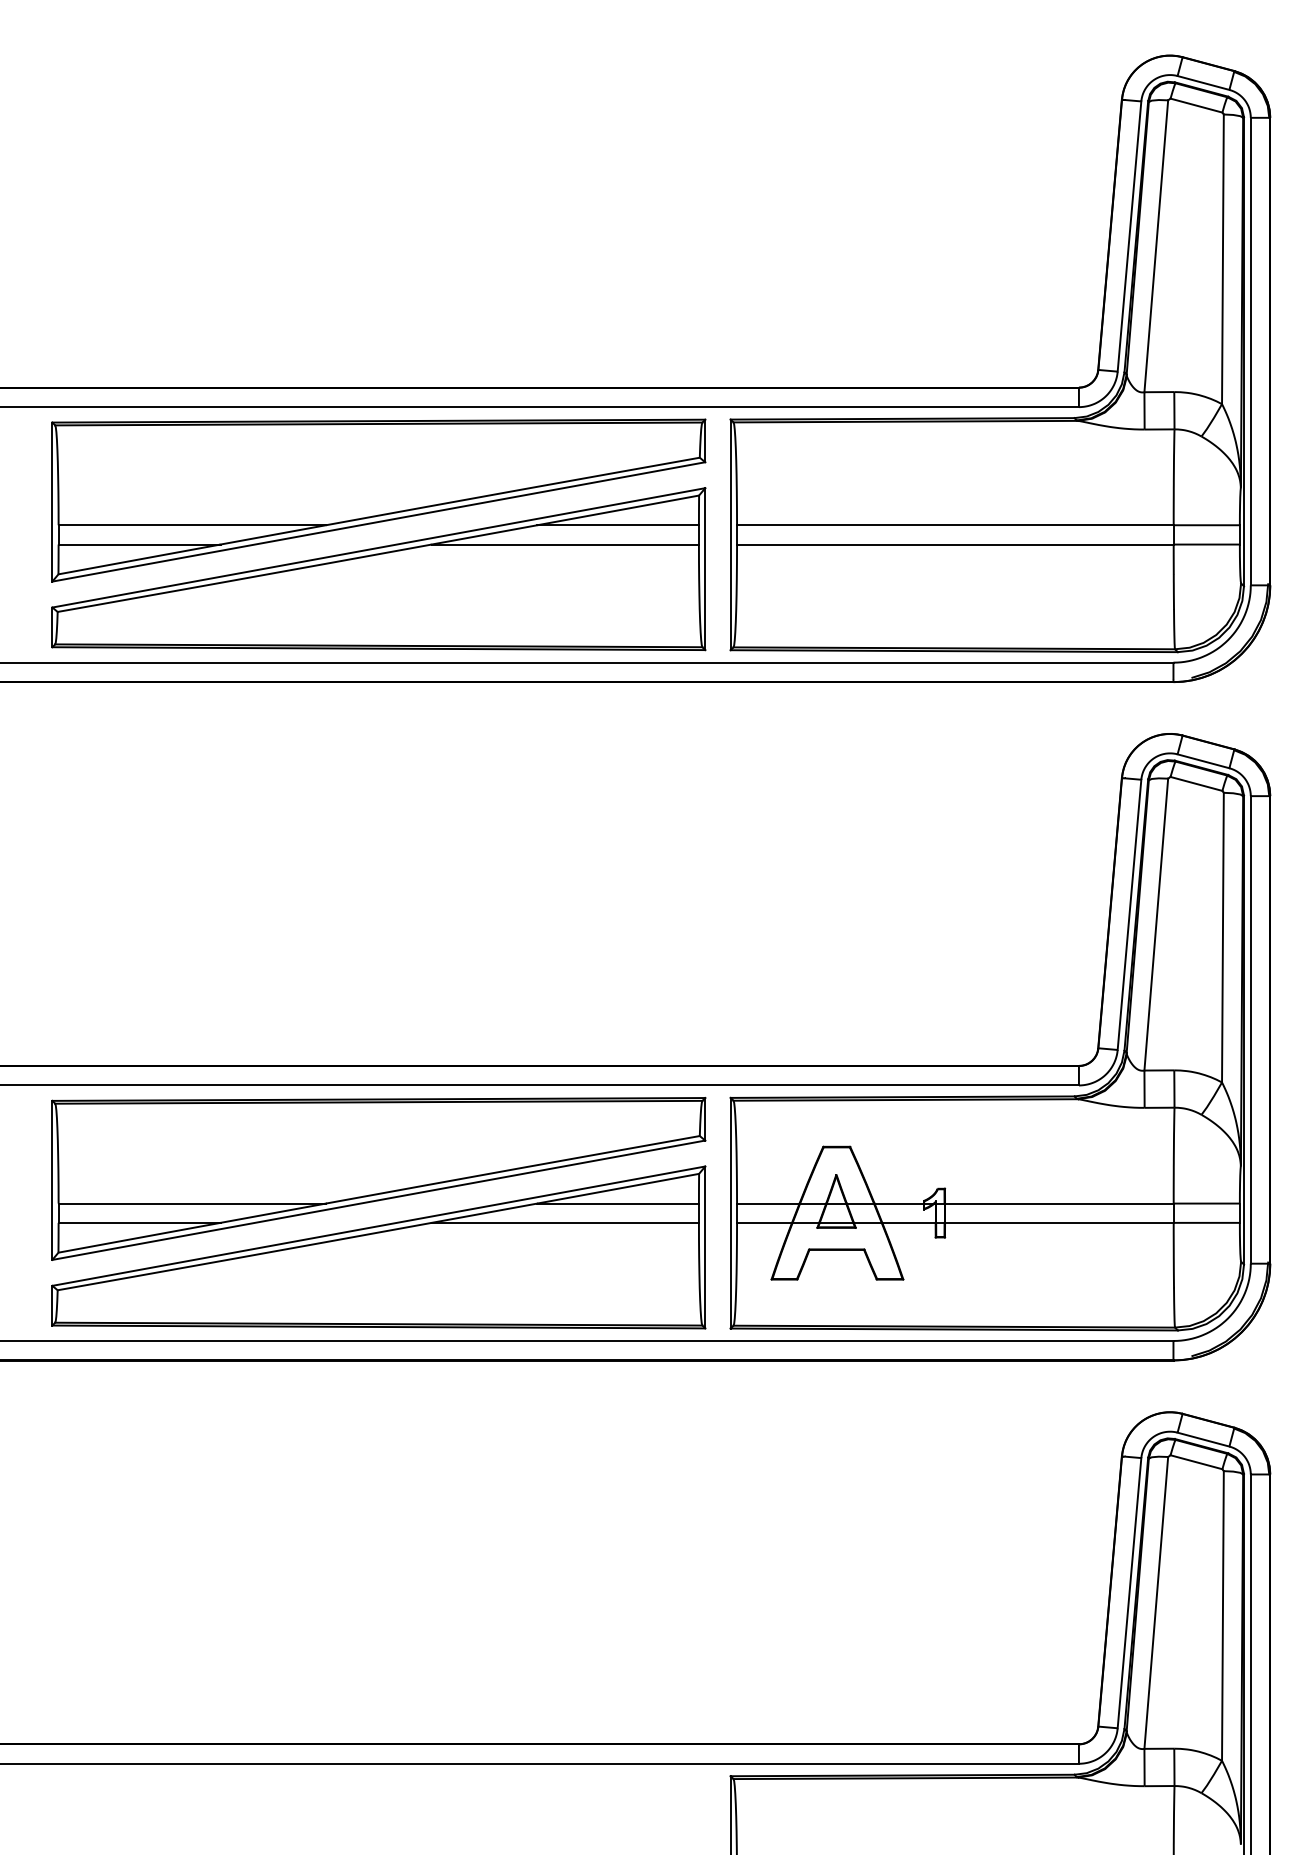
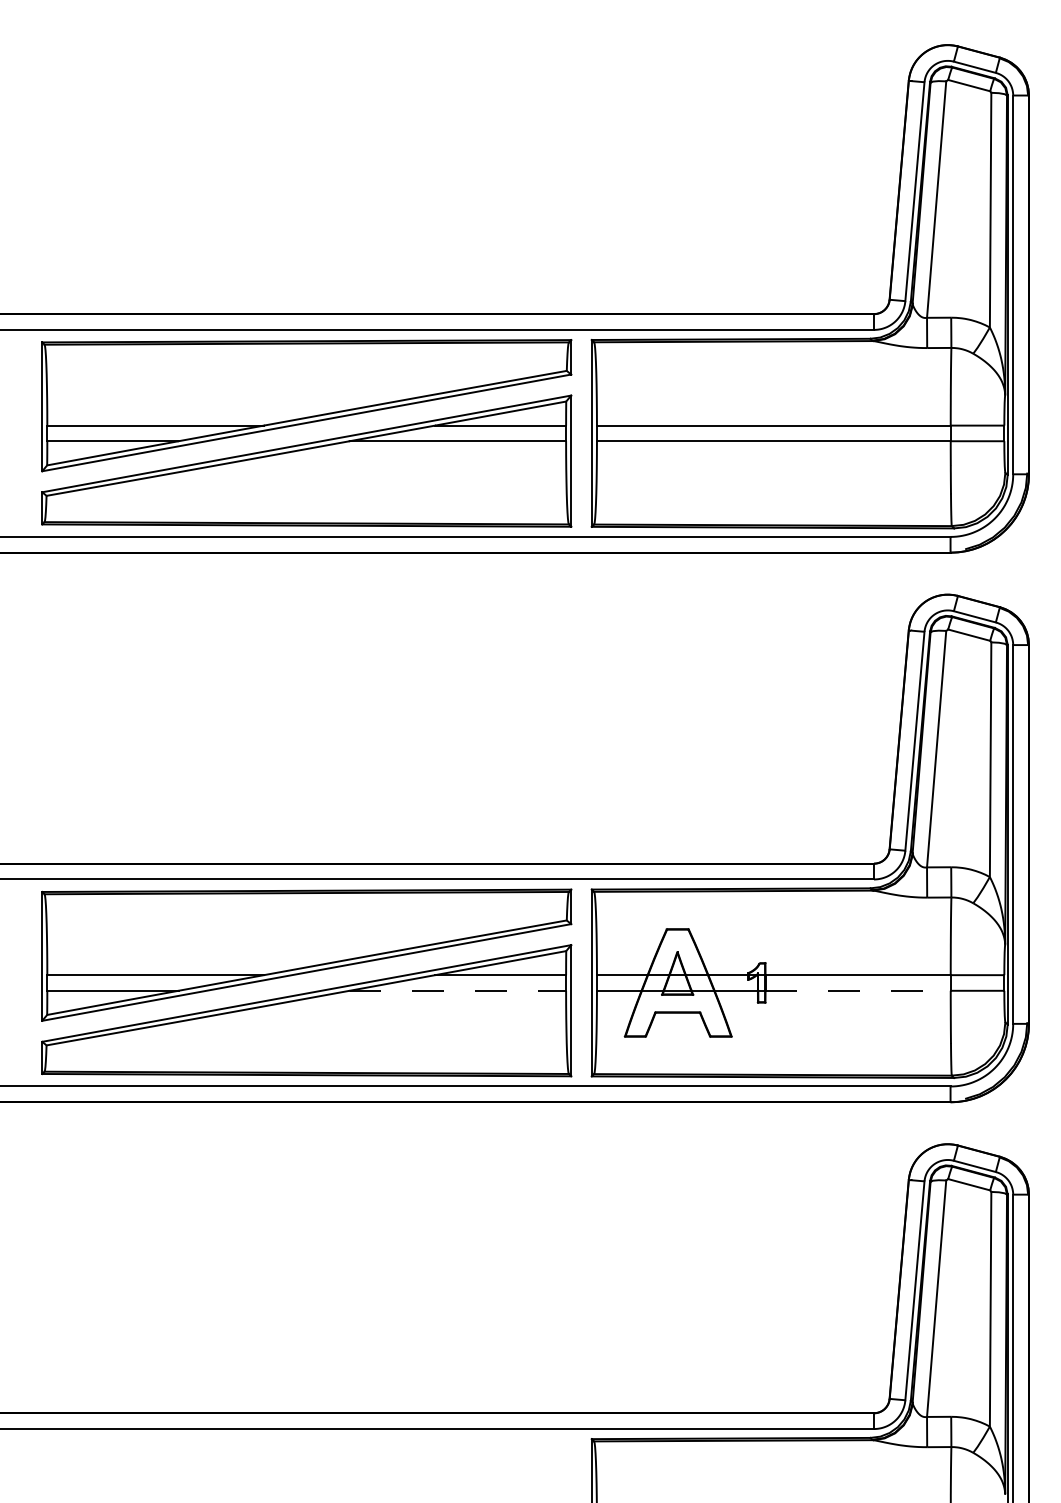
line: (566, 1222) -> (458, 990), solid -> dashed
line: (1059, 1222) -> (858, 990), solid -> dashed

